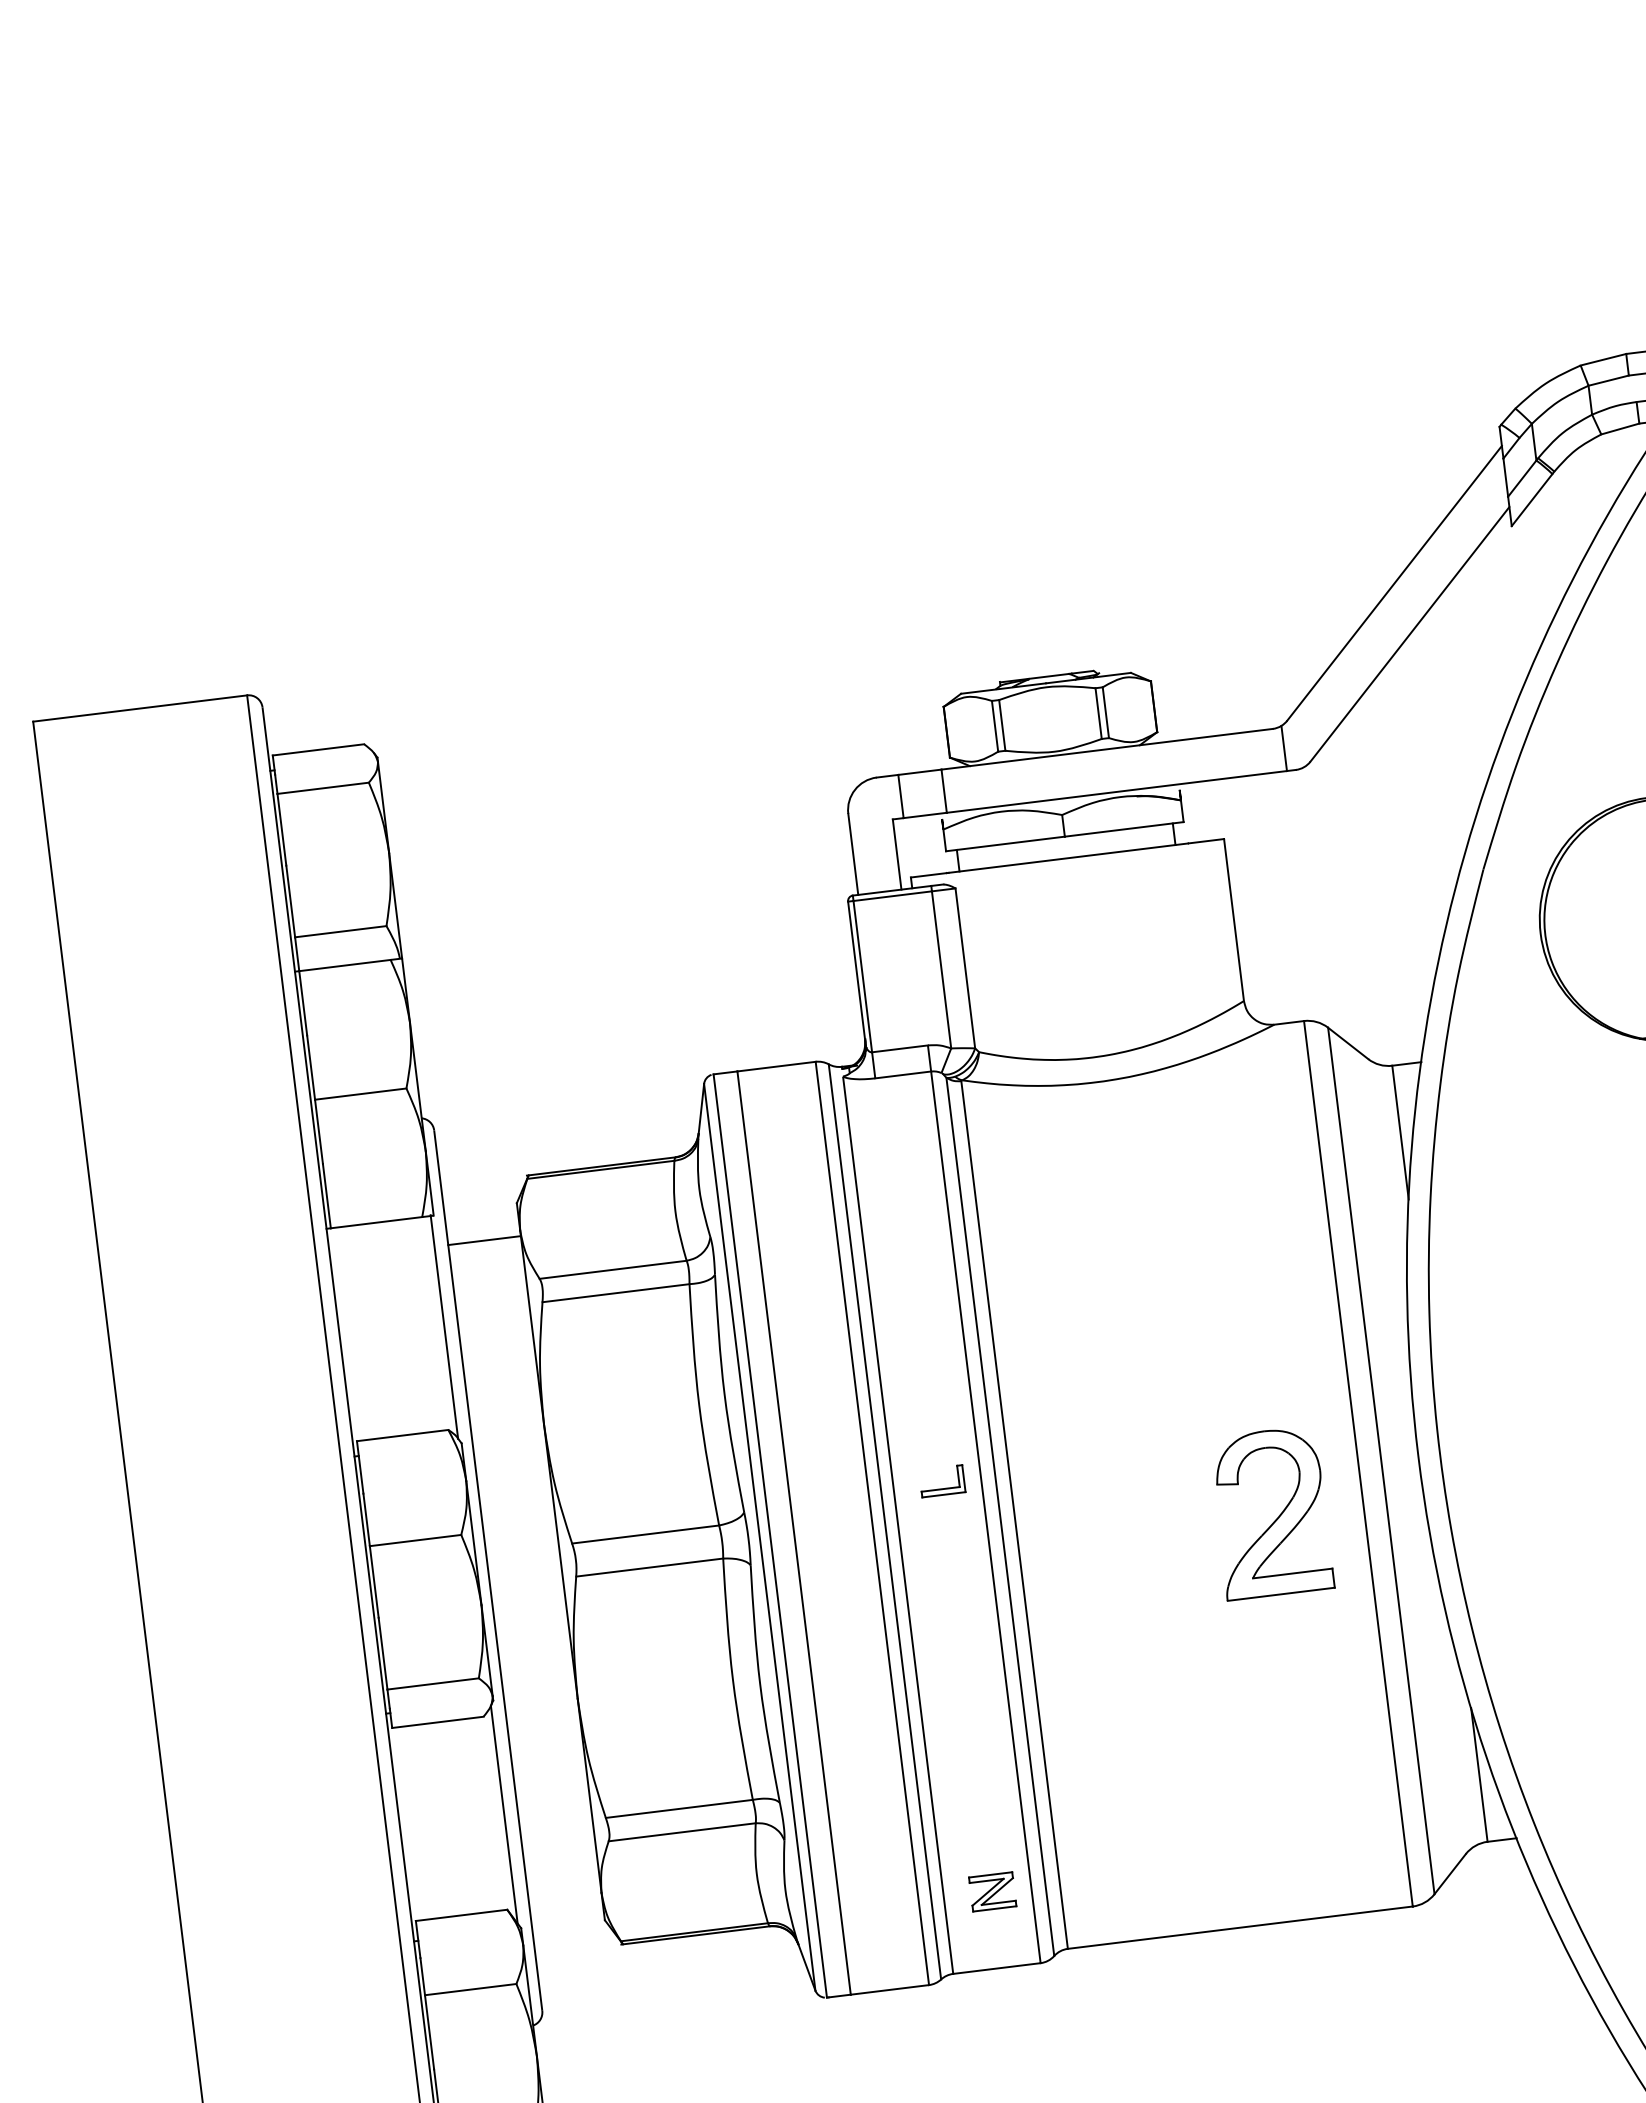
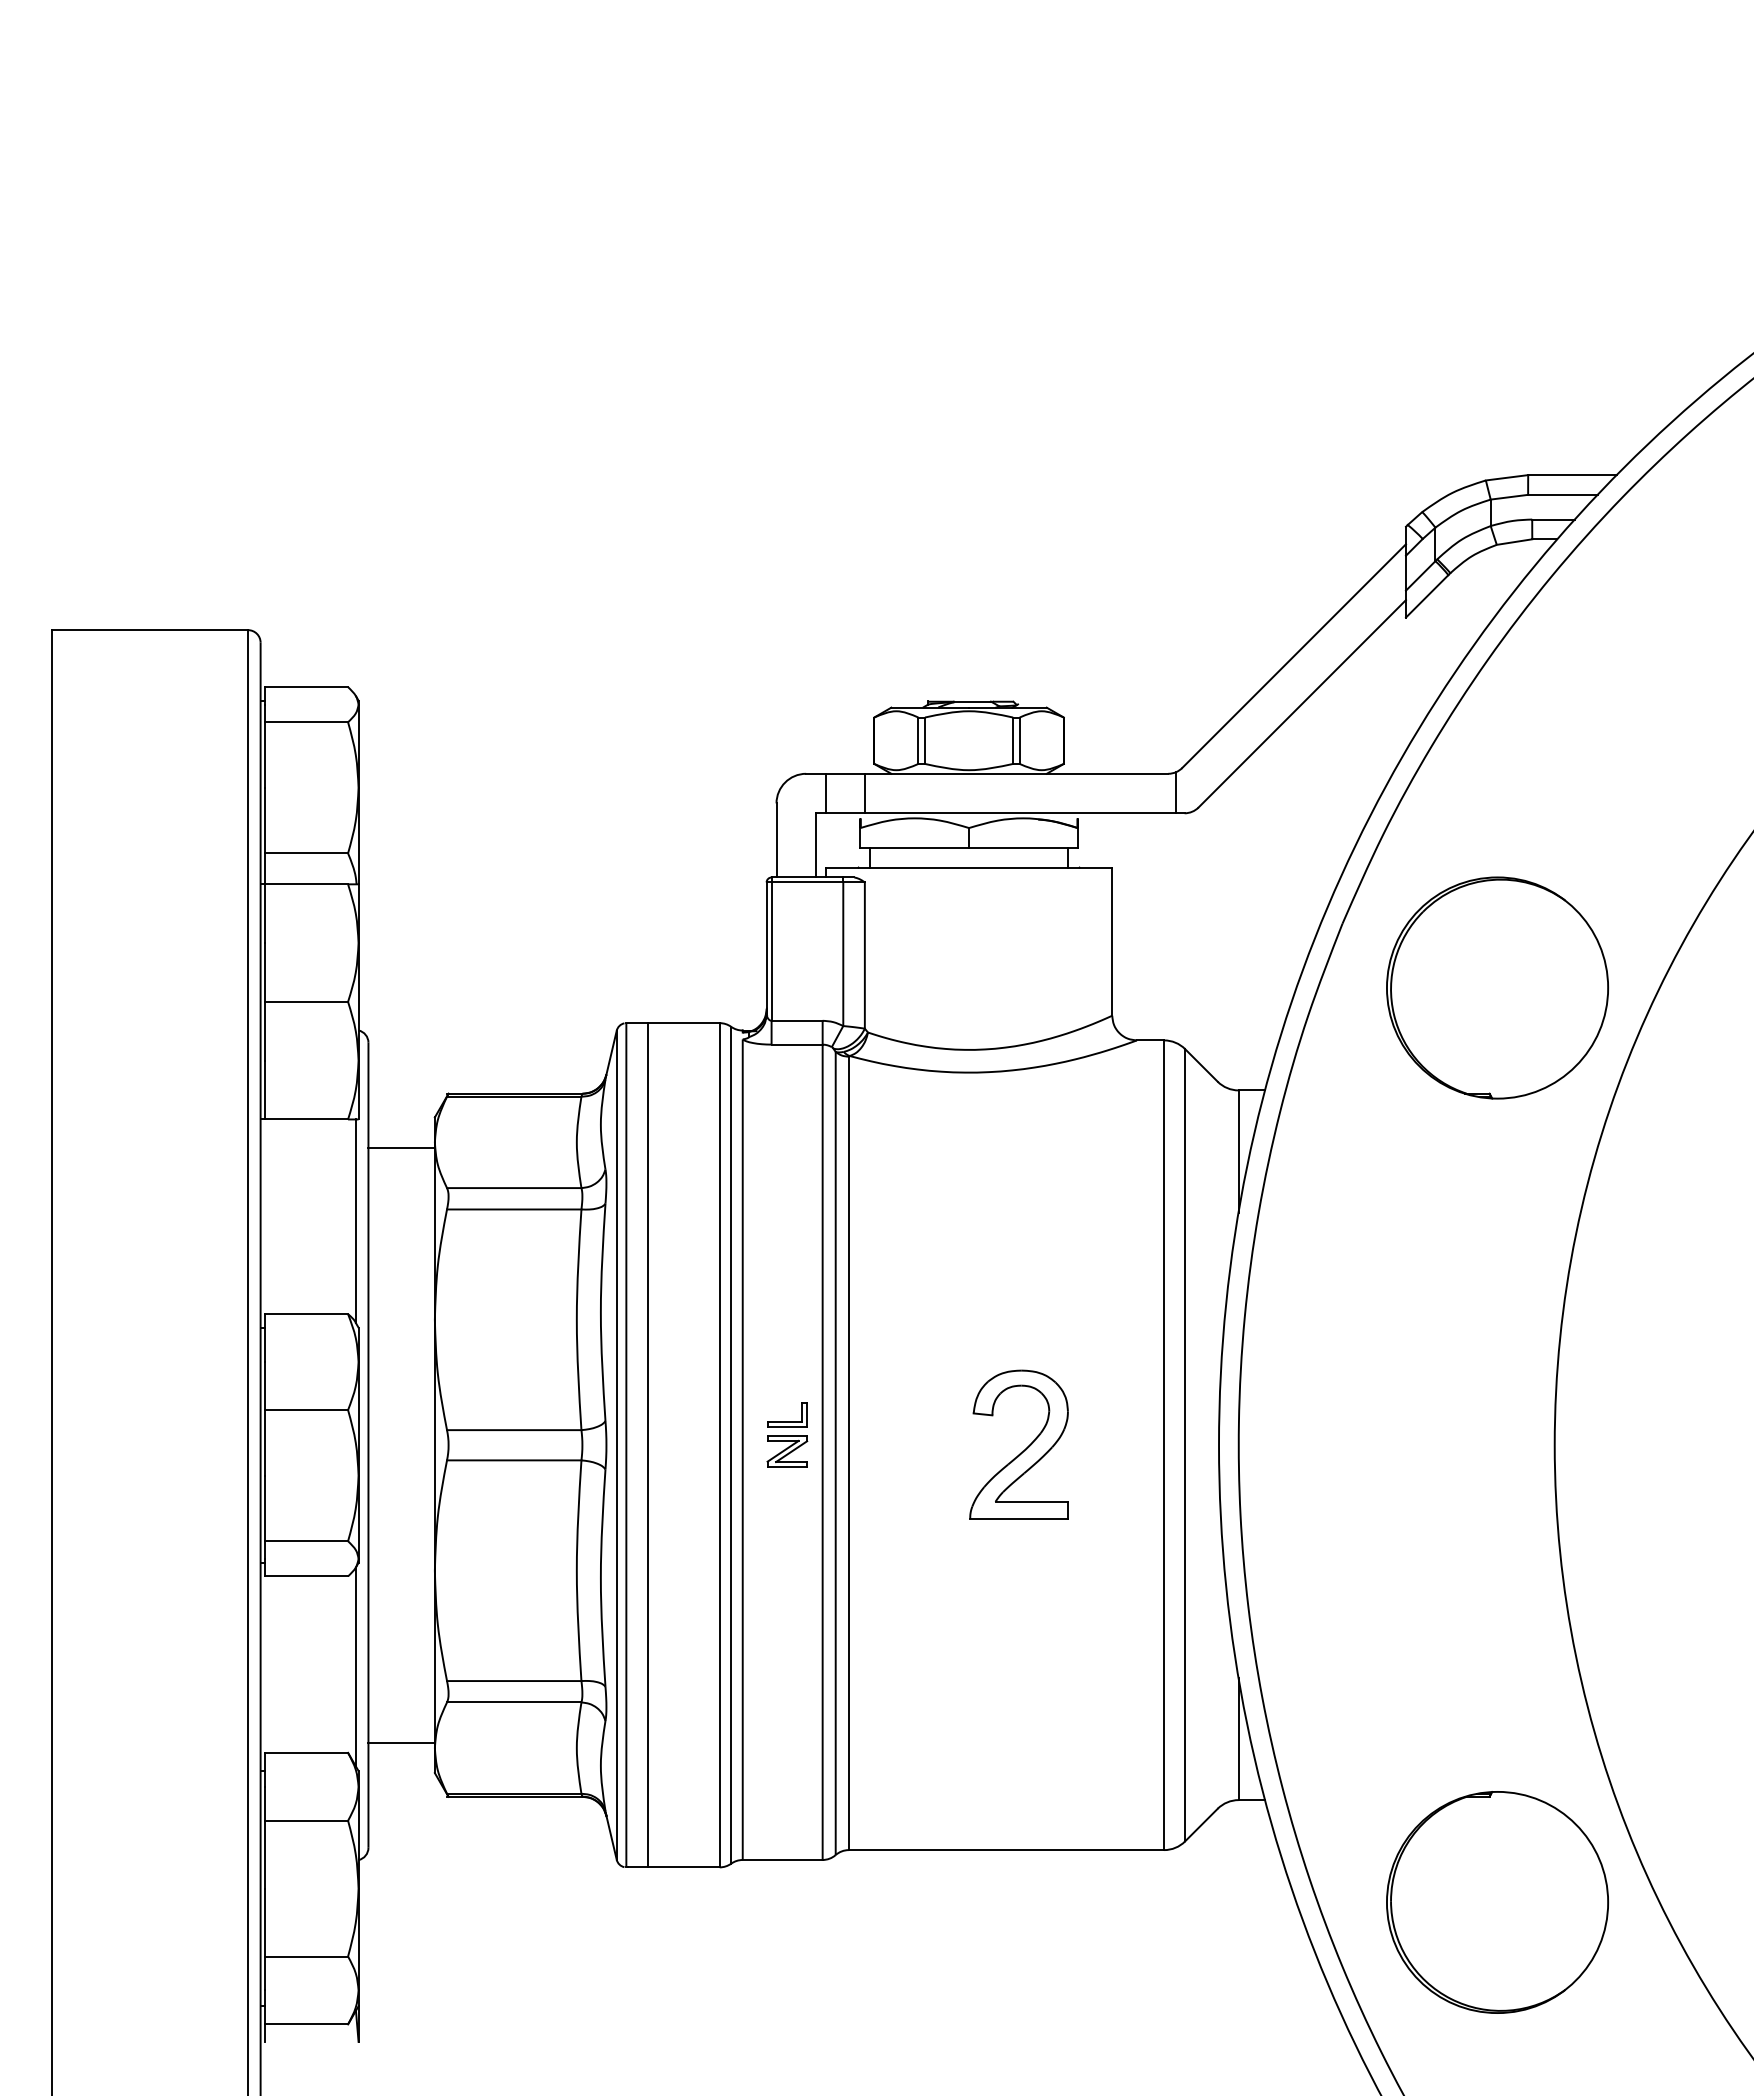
part: (1274, 1519) -> (1021, 1451), moved
line: (564, 1891) -> (401, 1742), added
part: (992, 1891) -> (787, 1451), moved

